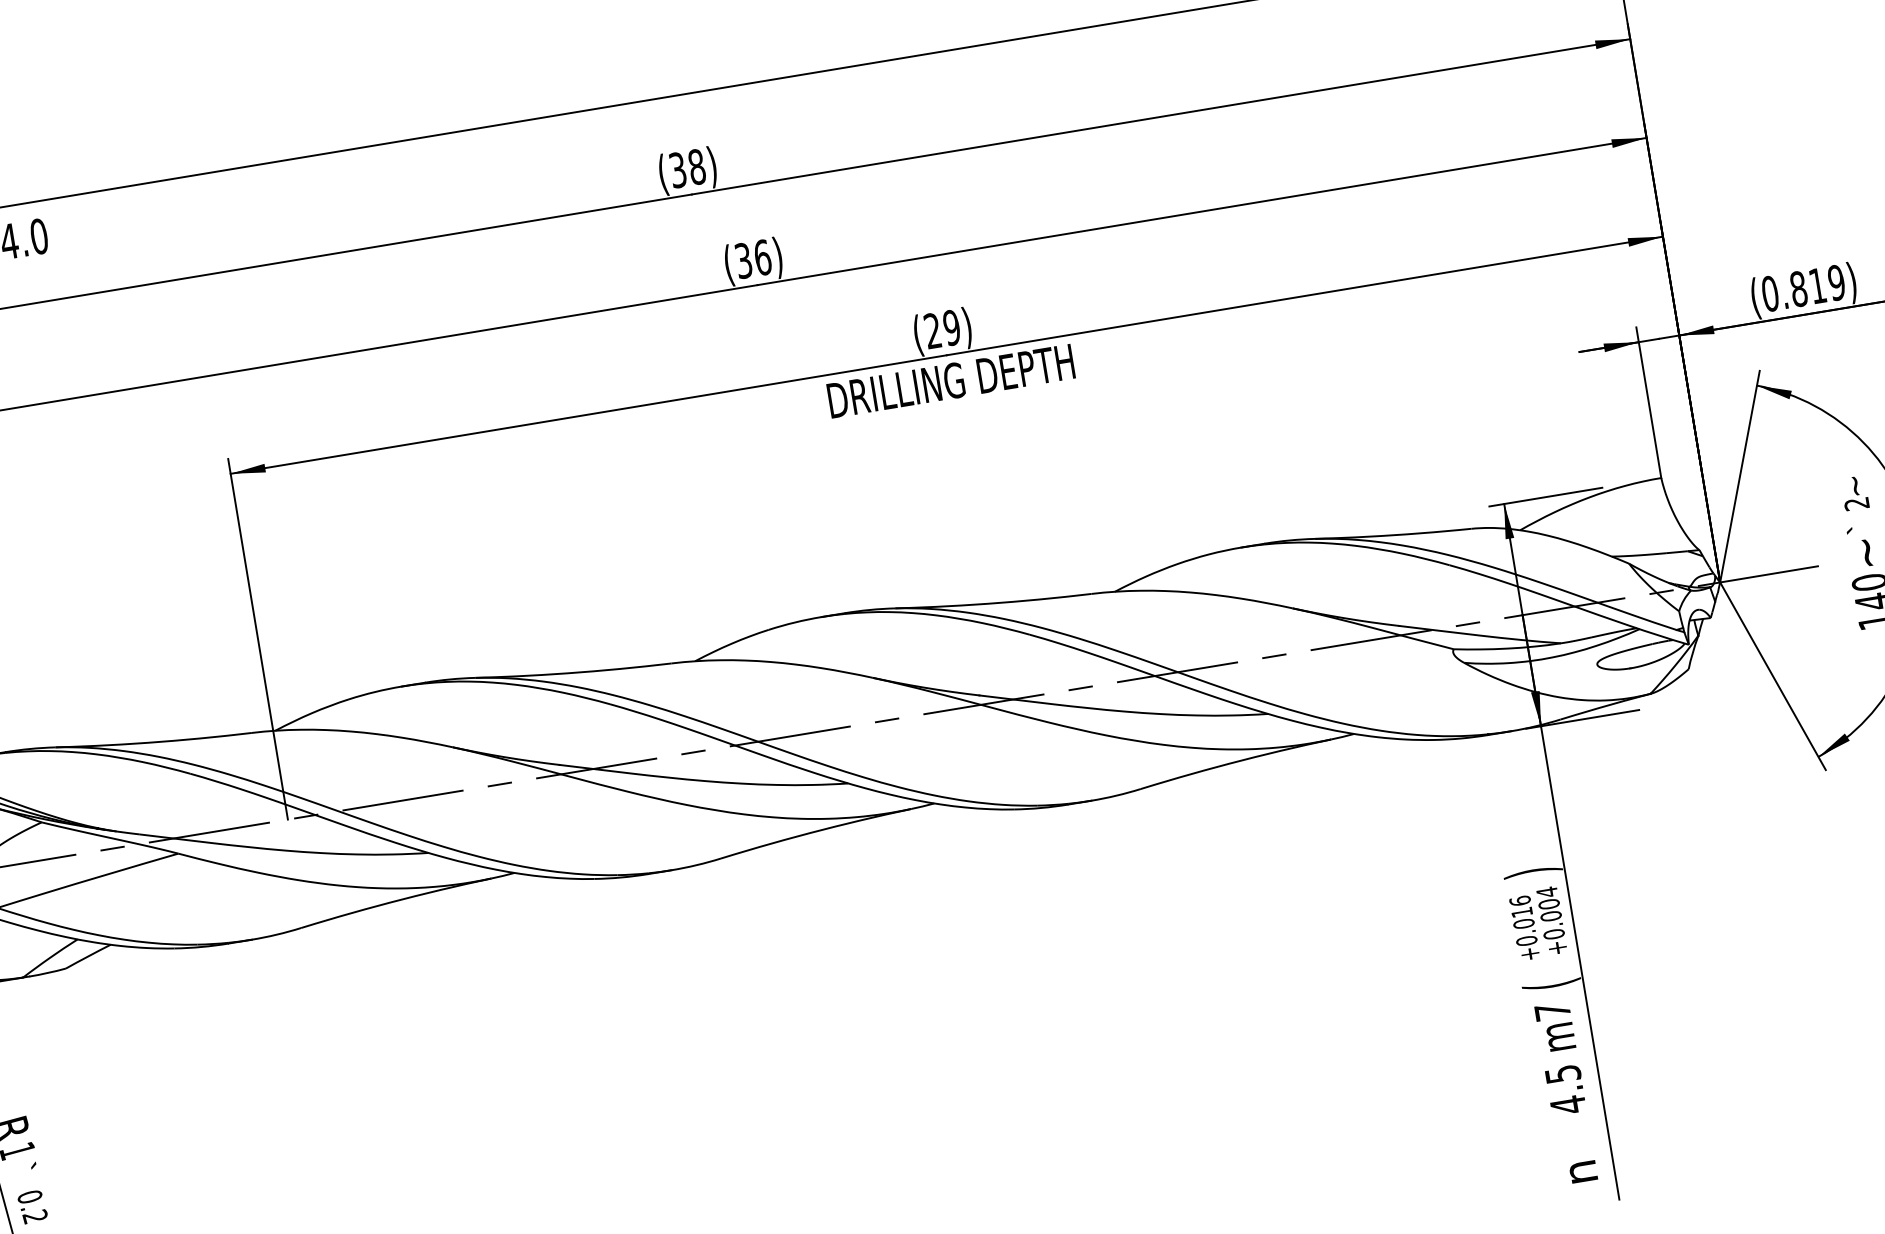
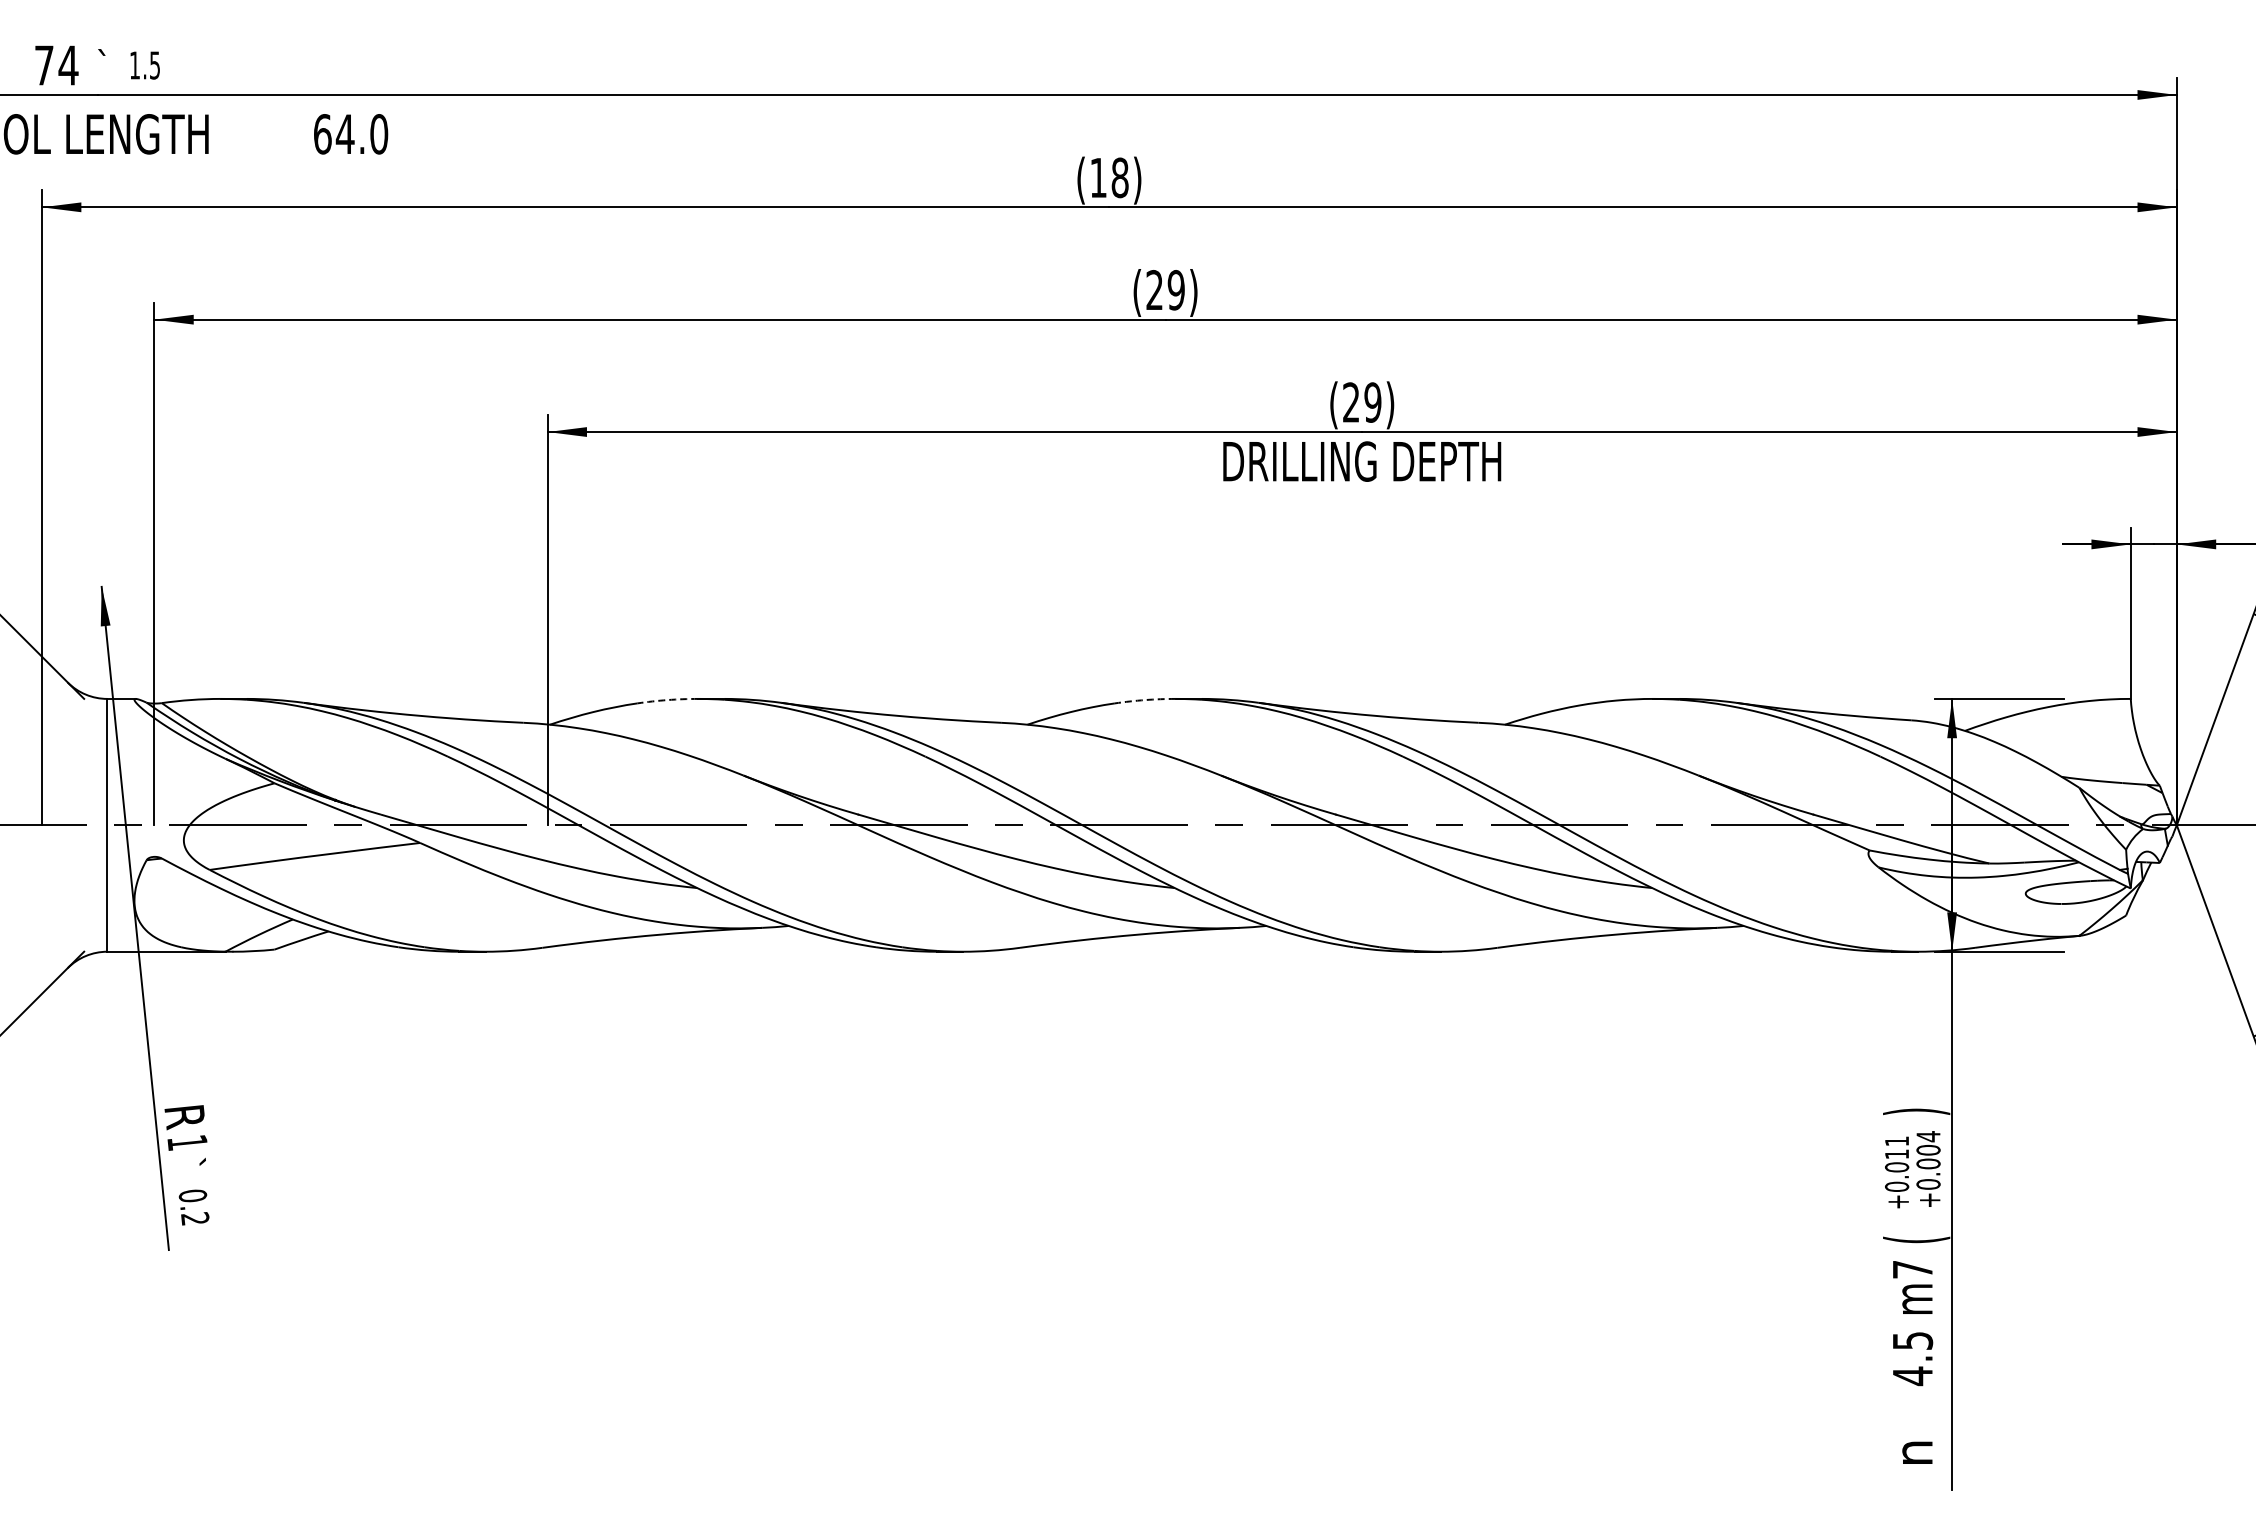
text: (677, 169) -> (1098, 177), (38) -> (18)
text: (753, 258) -> (1165, 289), (36) -> (29)
arc: (795, 622) -> (1145, 700), solid -> dashed
arc: (375, 692) -> (667, 700), solid -> dashed
text: (1520, 901) -> (1897, 1141), +0.016 -> +0.011

